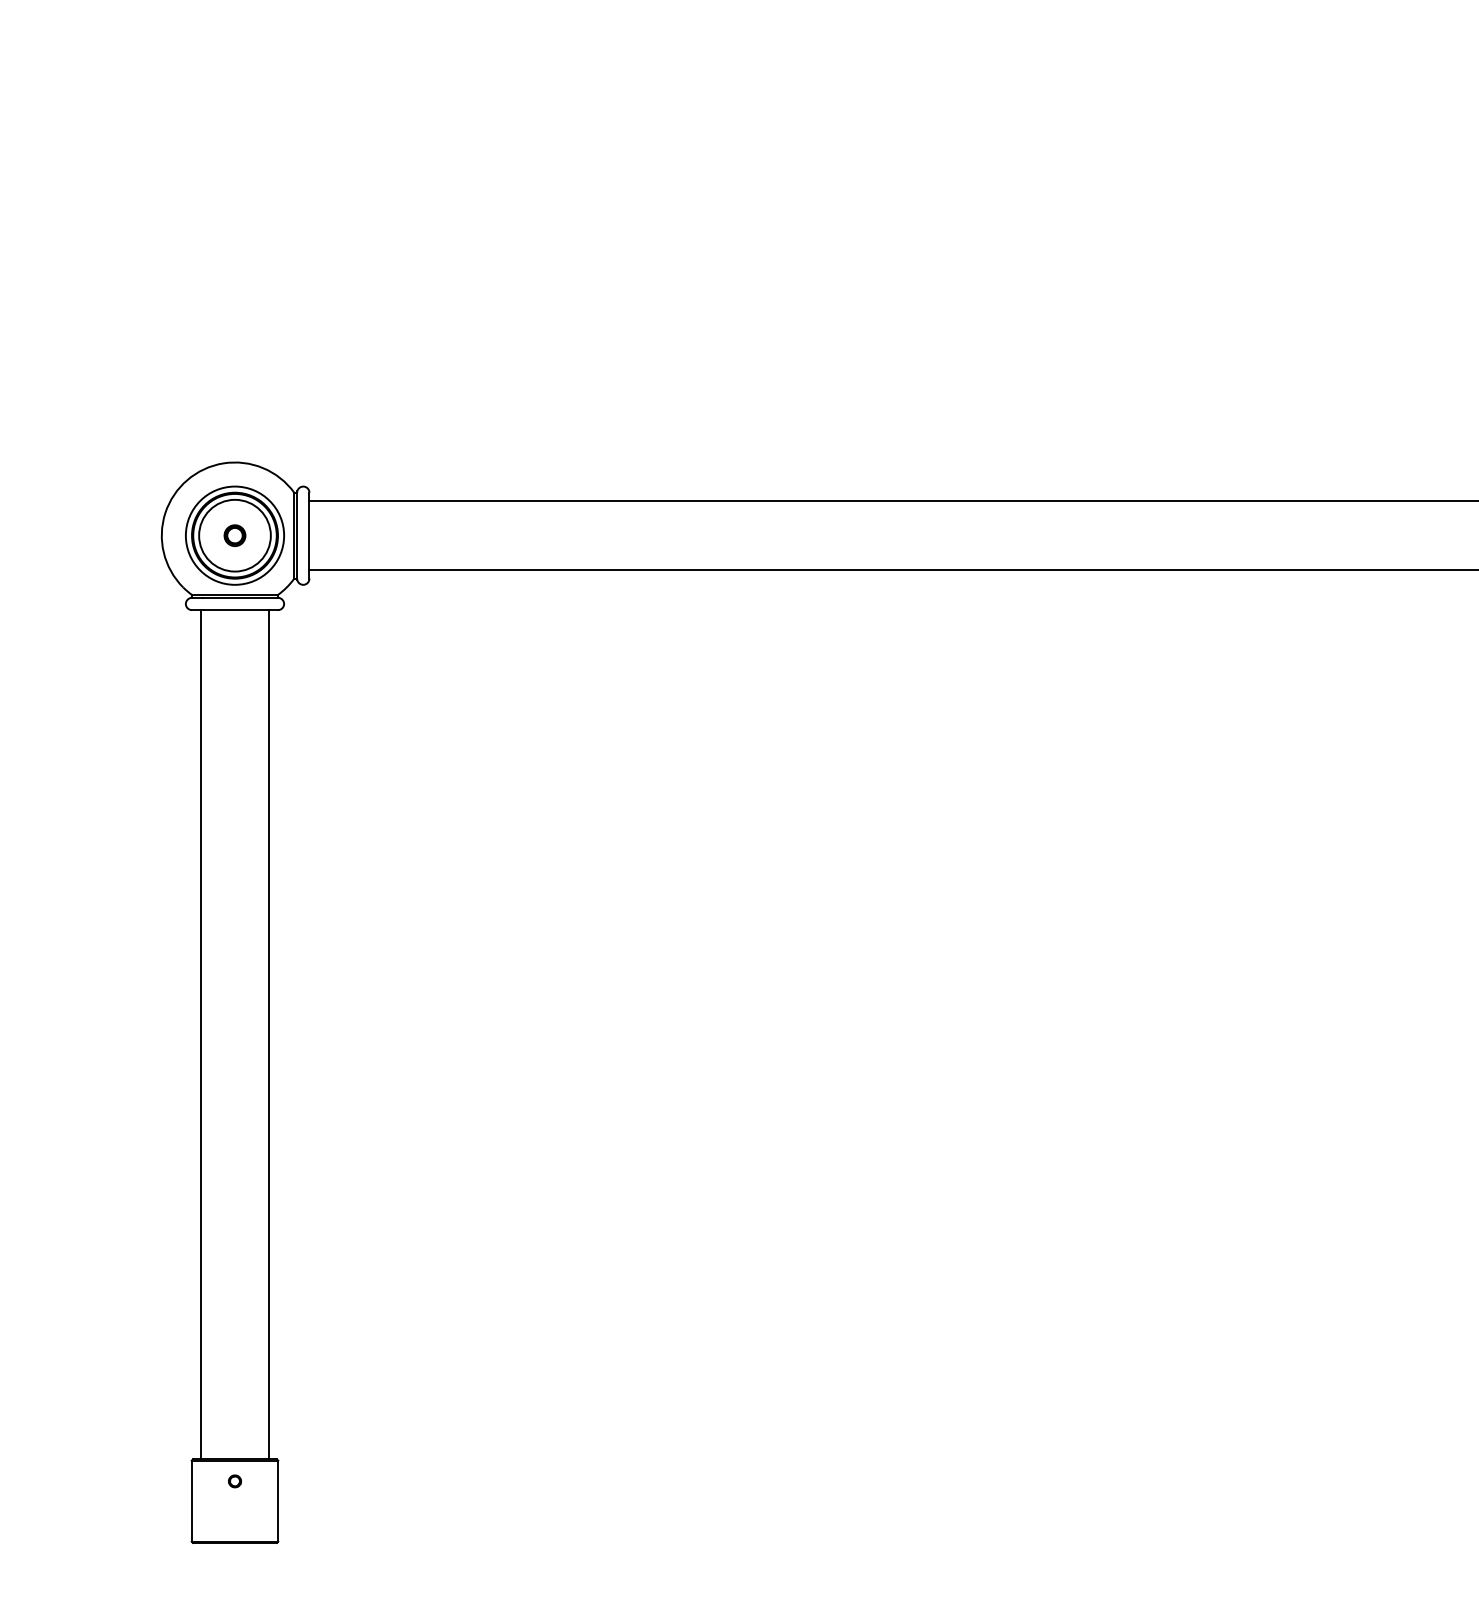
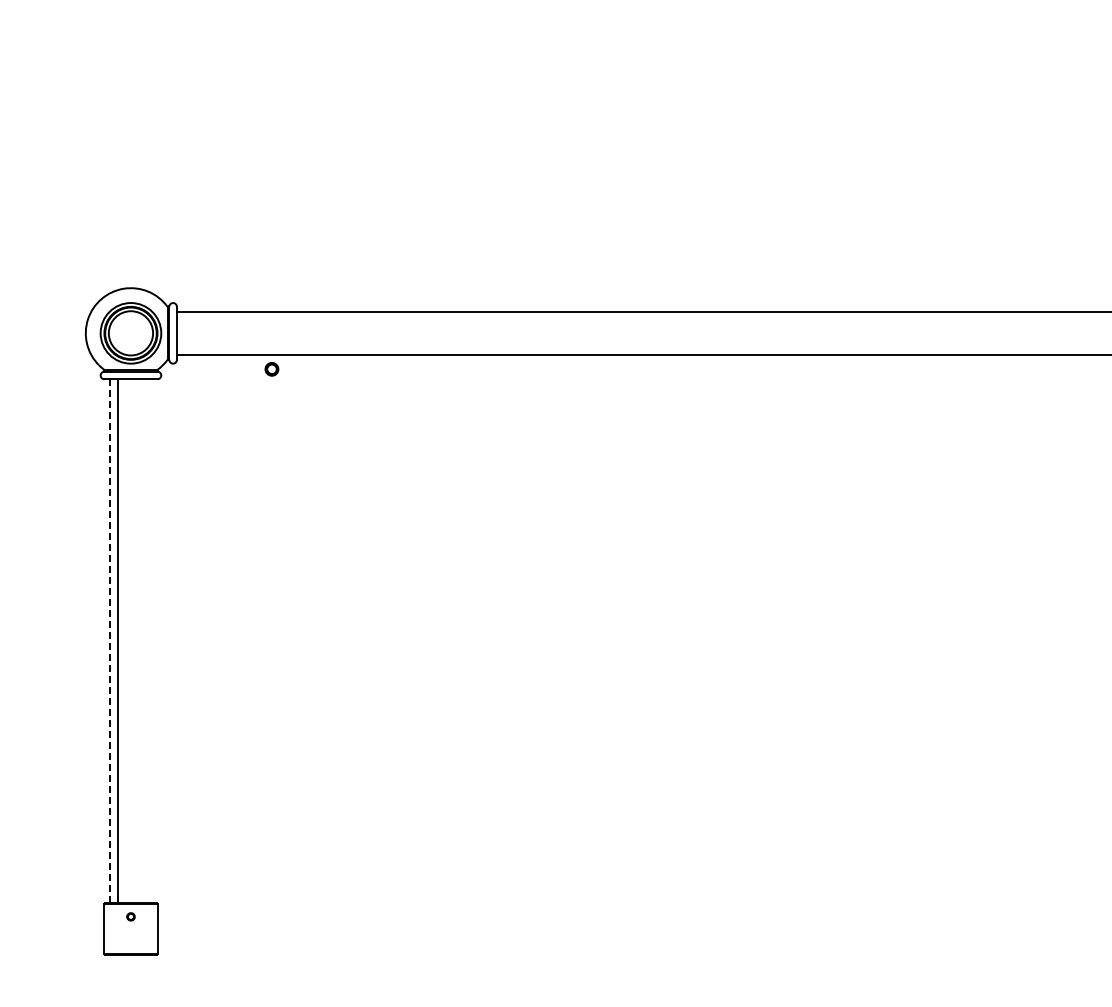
part: (234, 535) -> (271, 369), moved
line: (200, 1035) -> (109, 641), solid -> dashed
line: (269, 1035) -> (118, 641), moved

